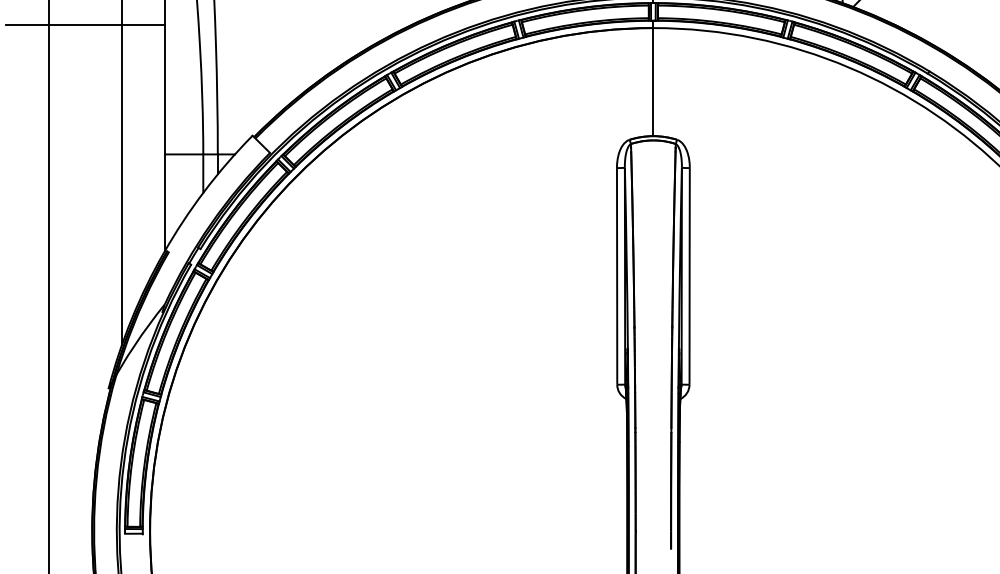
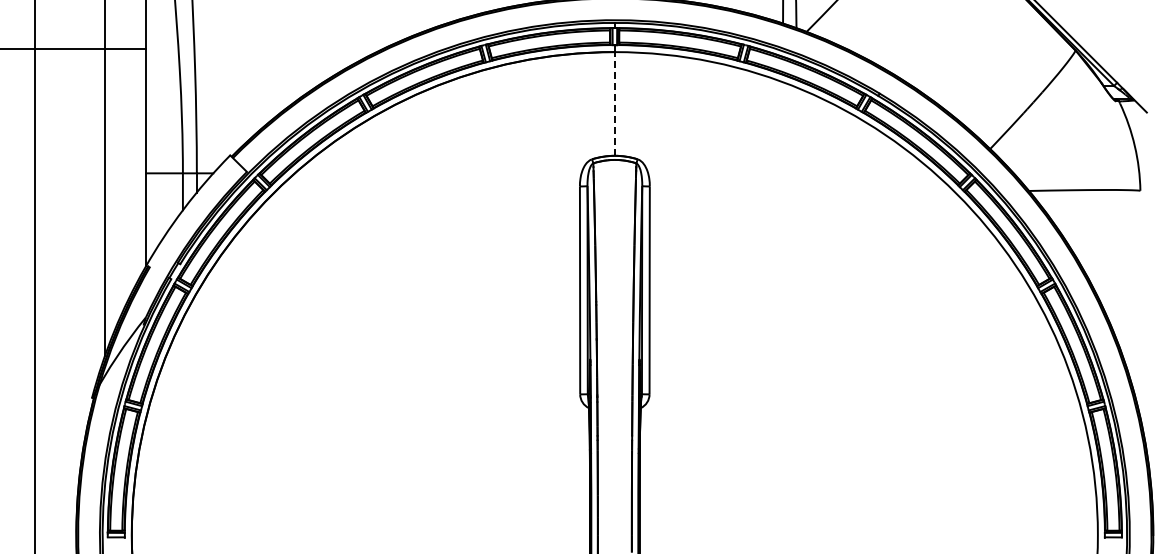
line: (652, 81) -> (614, 103), solid -> dashed

